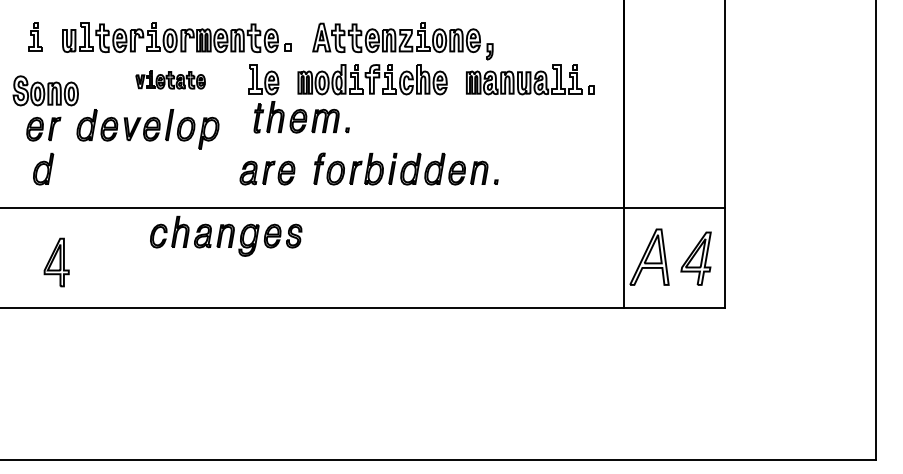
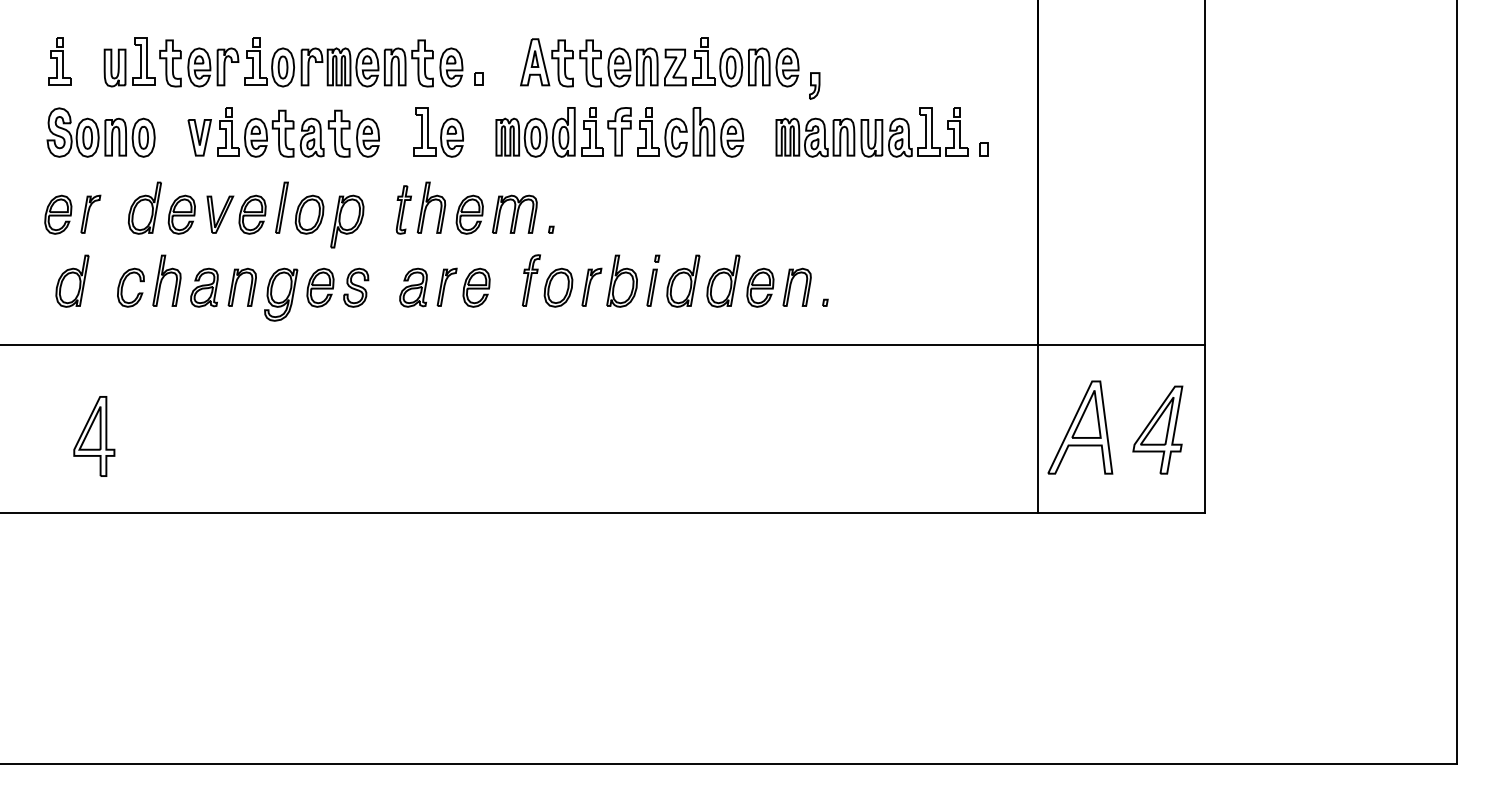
part: (170, 79) -> (283, 132), size x1.67
part: (45, 90) -> (100, 132), moved
part: (301, 117) -> (474, 208), moved
part: (226, 235) -> (243, 286), moved

